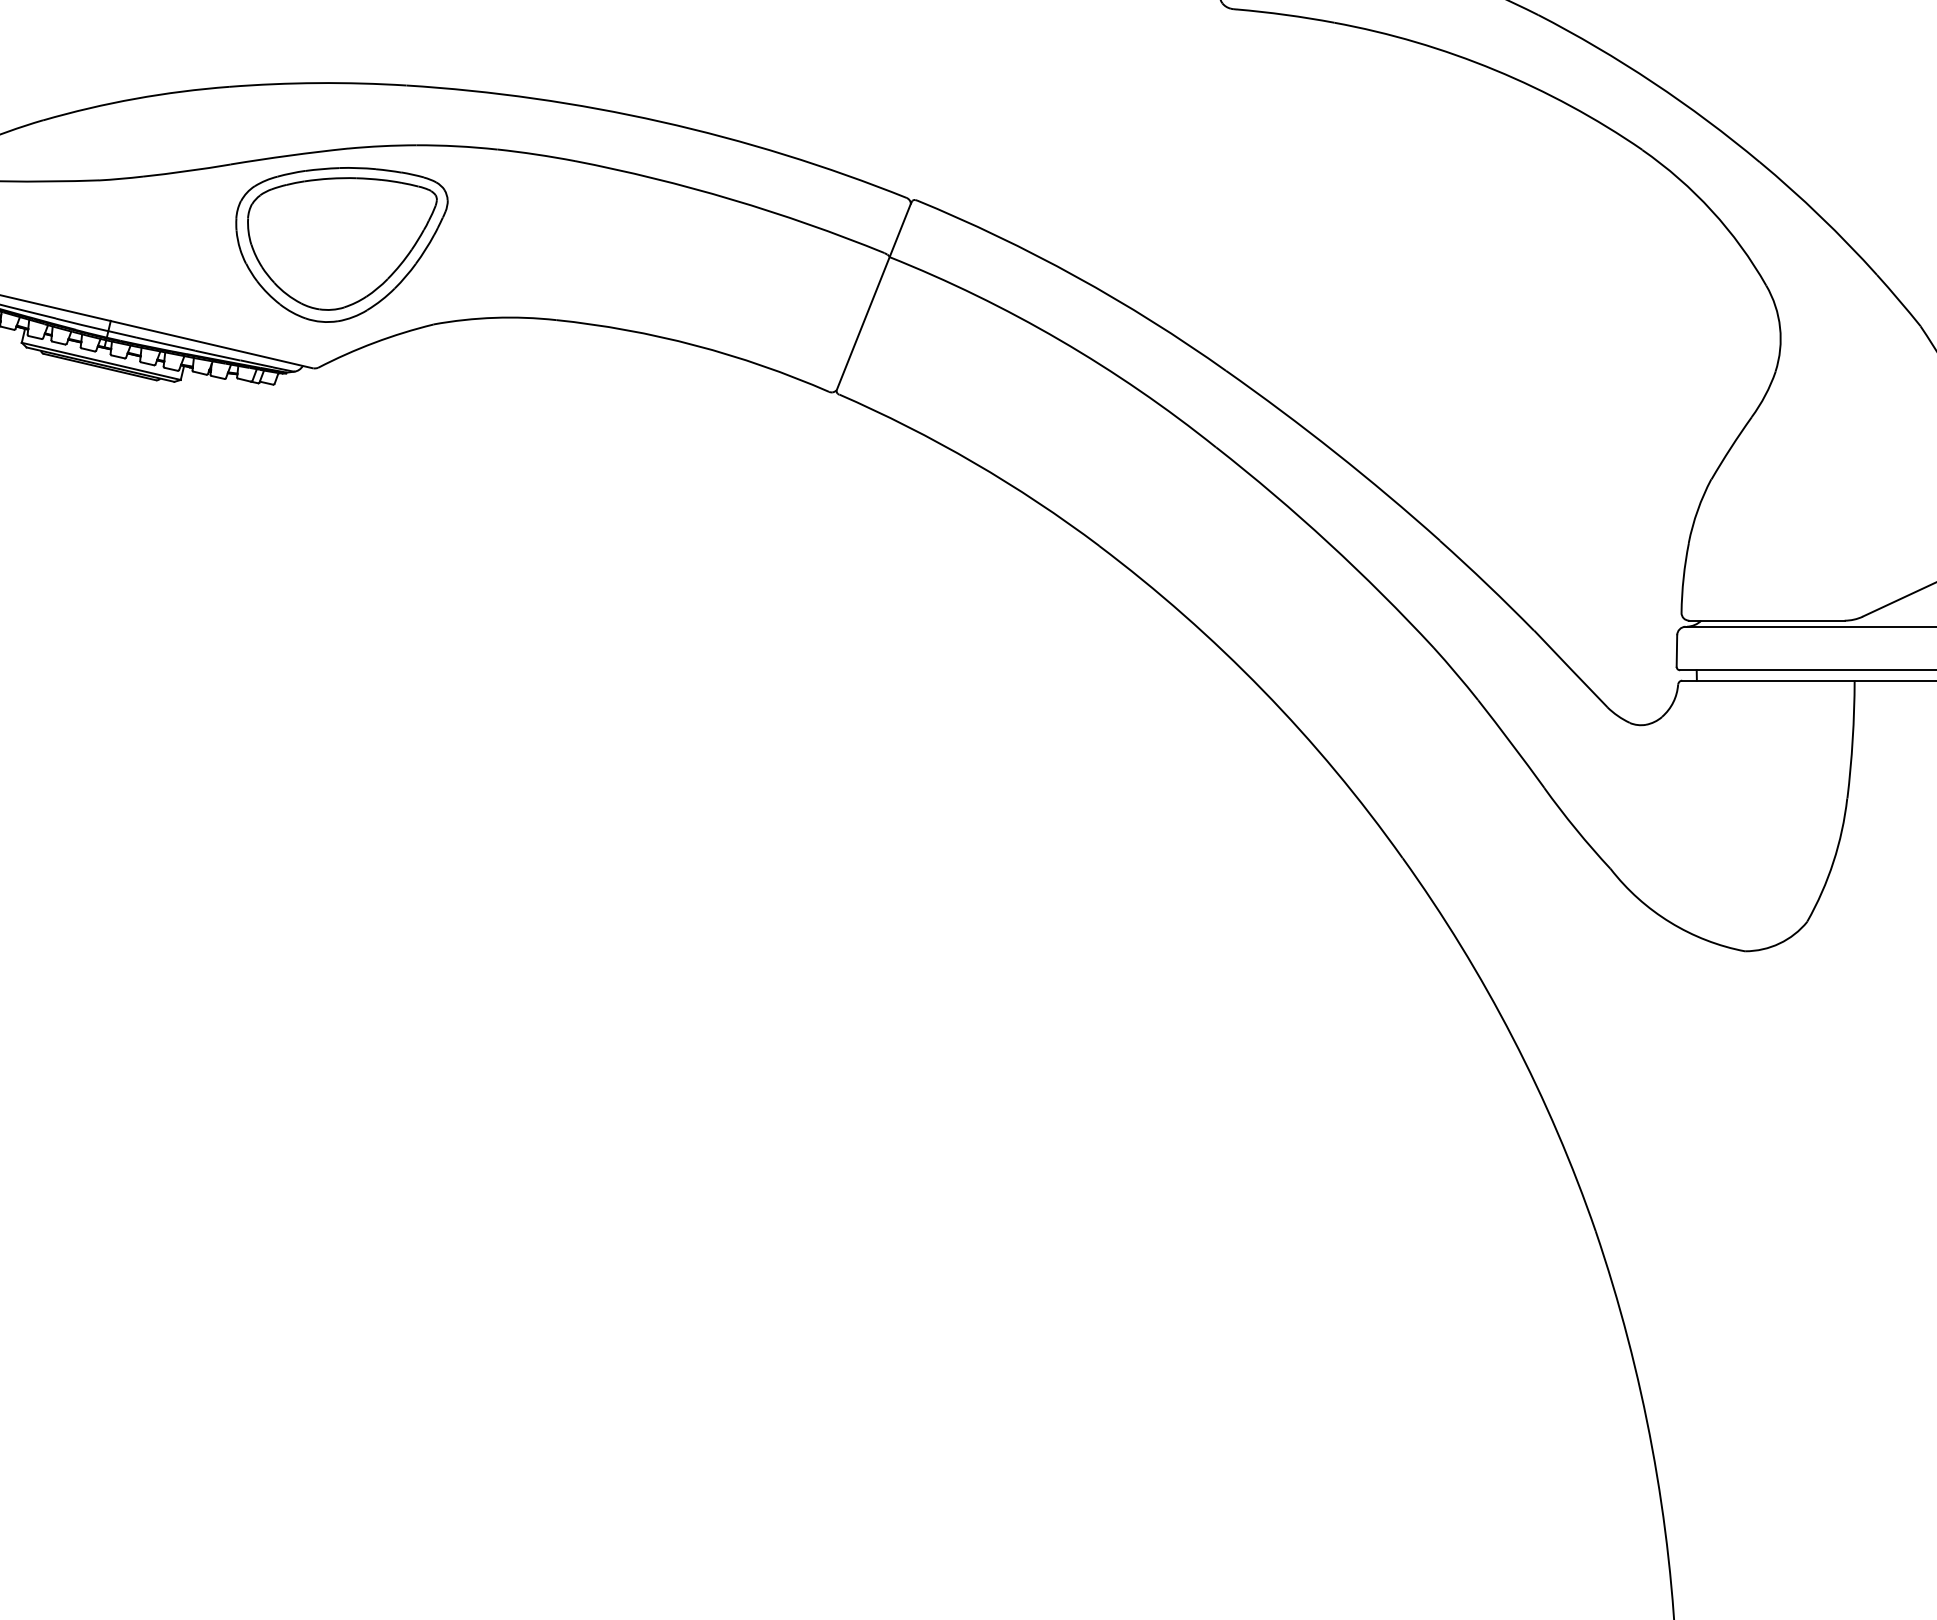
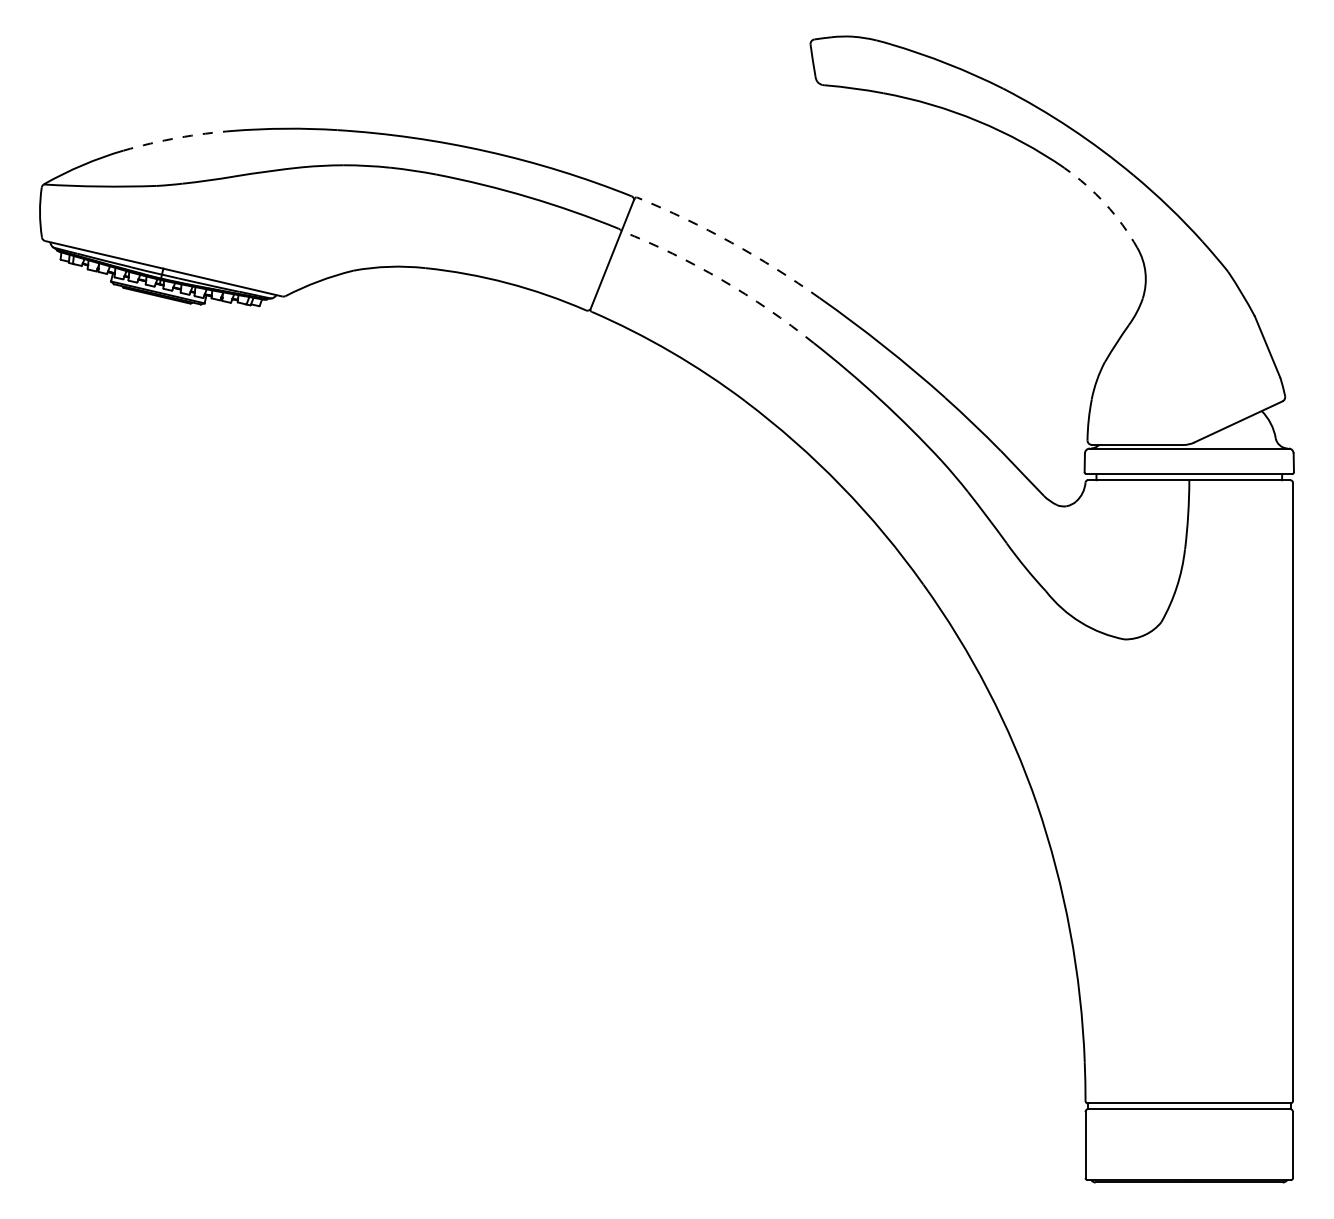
arc: (134, 98) -> (177, 137), solid -> dashed
arc: (1712, 210) -> (1105, 203), solid -> dashed
part: (342, 244) -> (299, 223), removed
arc: (1076, 276) -> (731, 242), solid -> dashed
arc: (1059, 339) -> (721, 279), solid -> dashed

